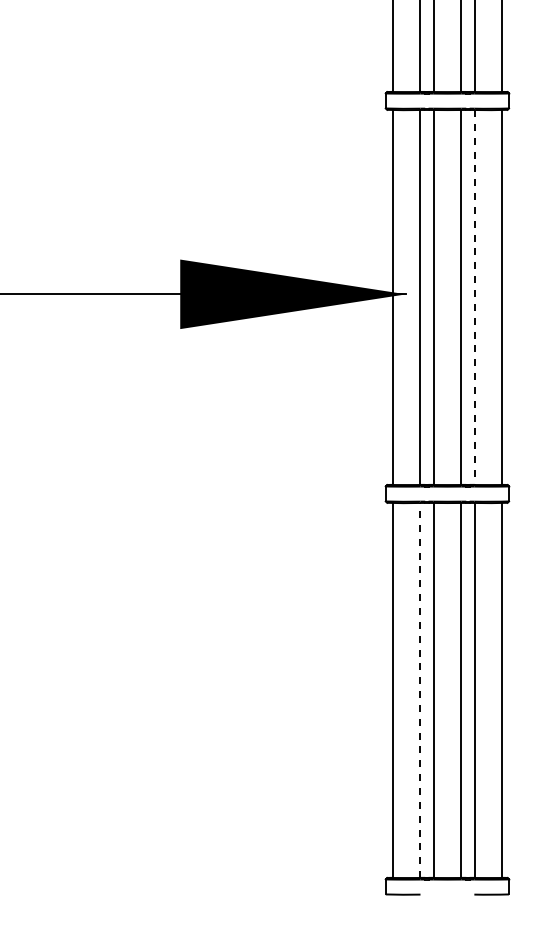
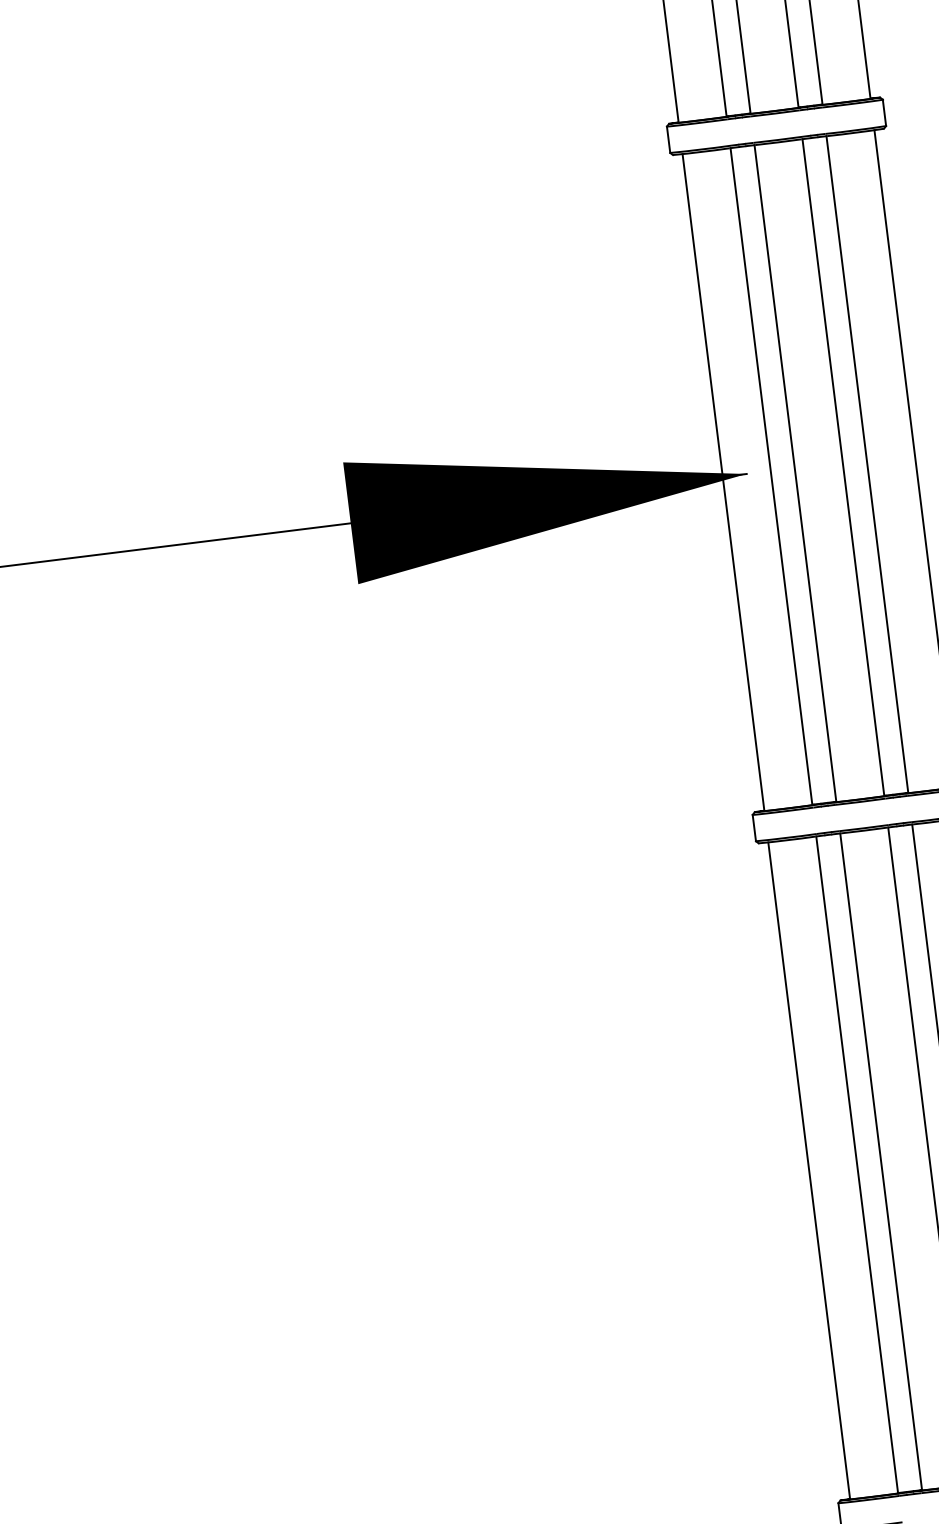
line: (474, 297) -> (866, 464), dashed -> solid
line: (420, 690) -> (858, 1164), dashed -> solid

